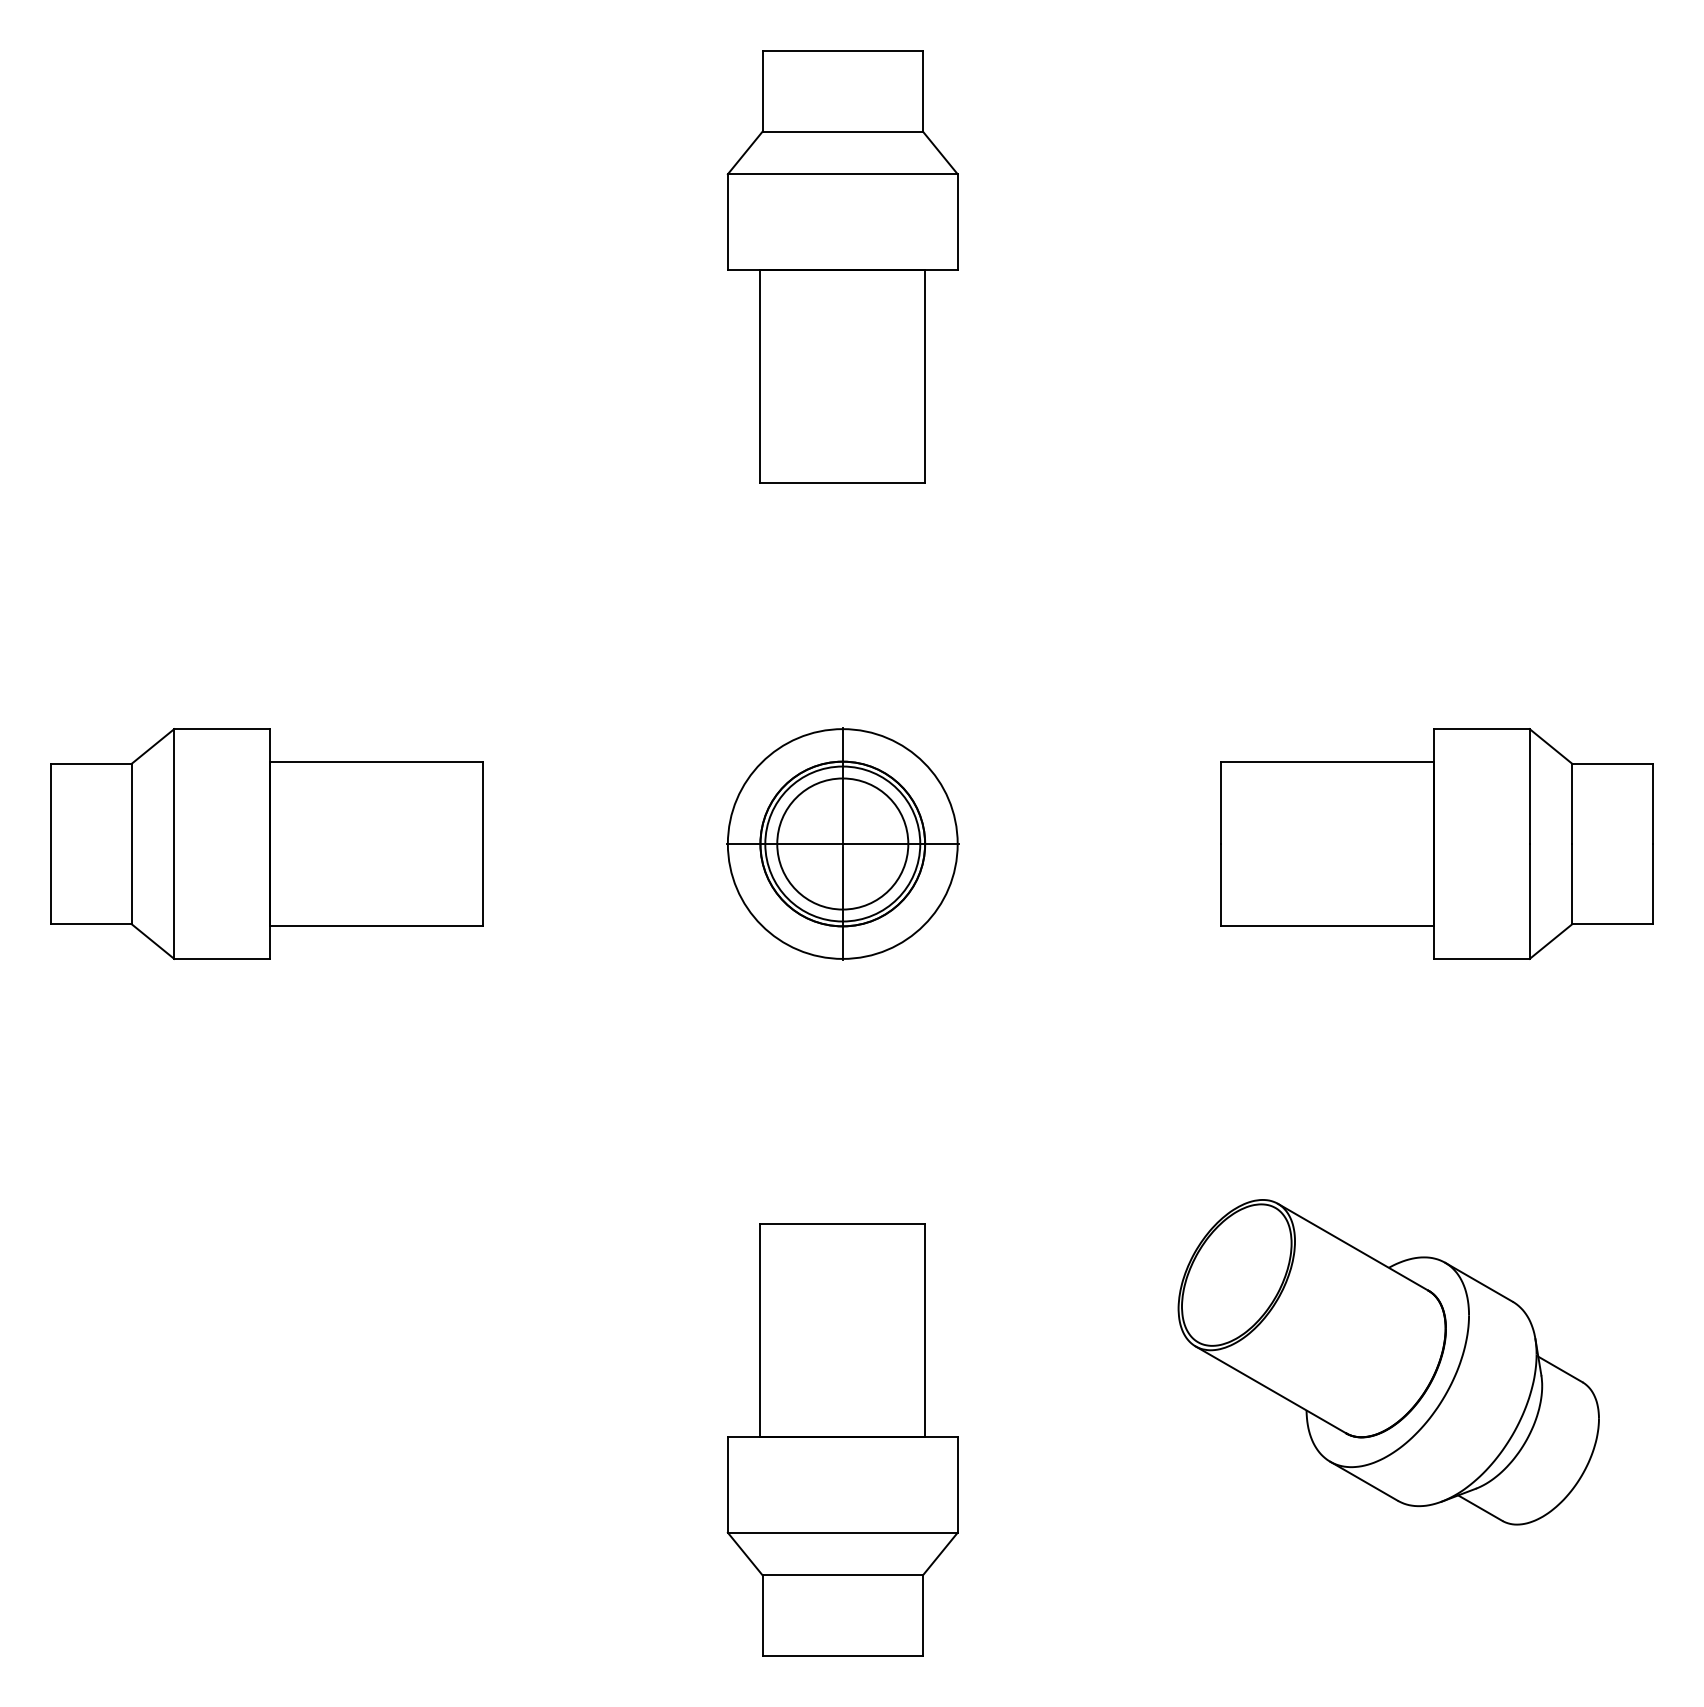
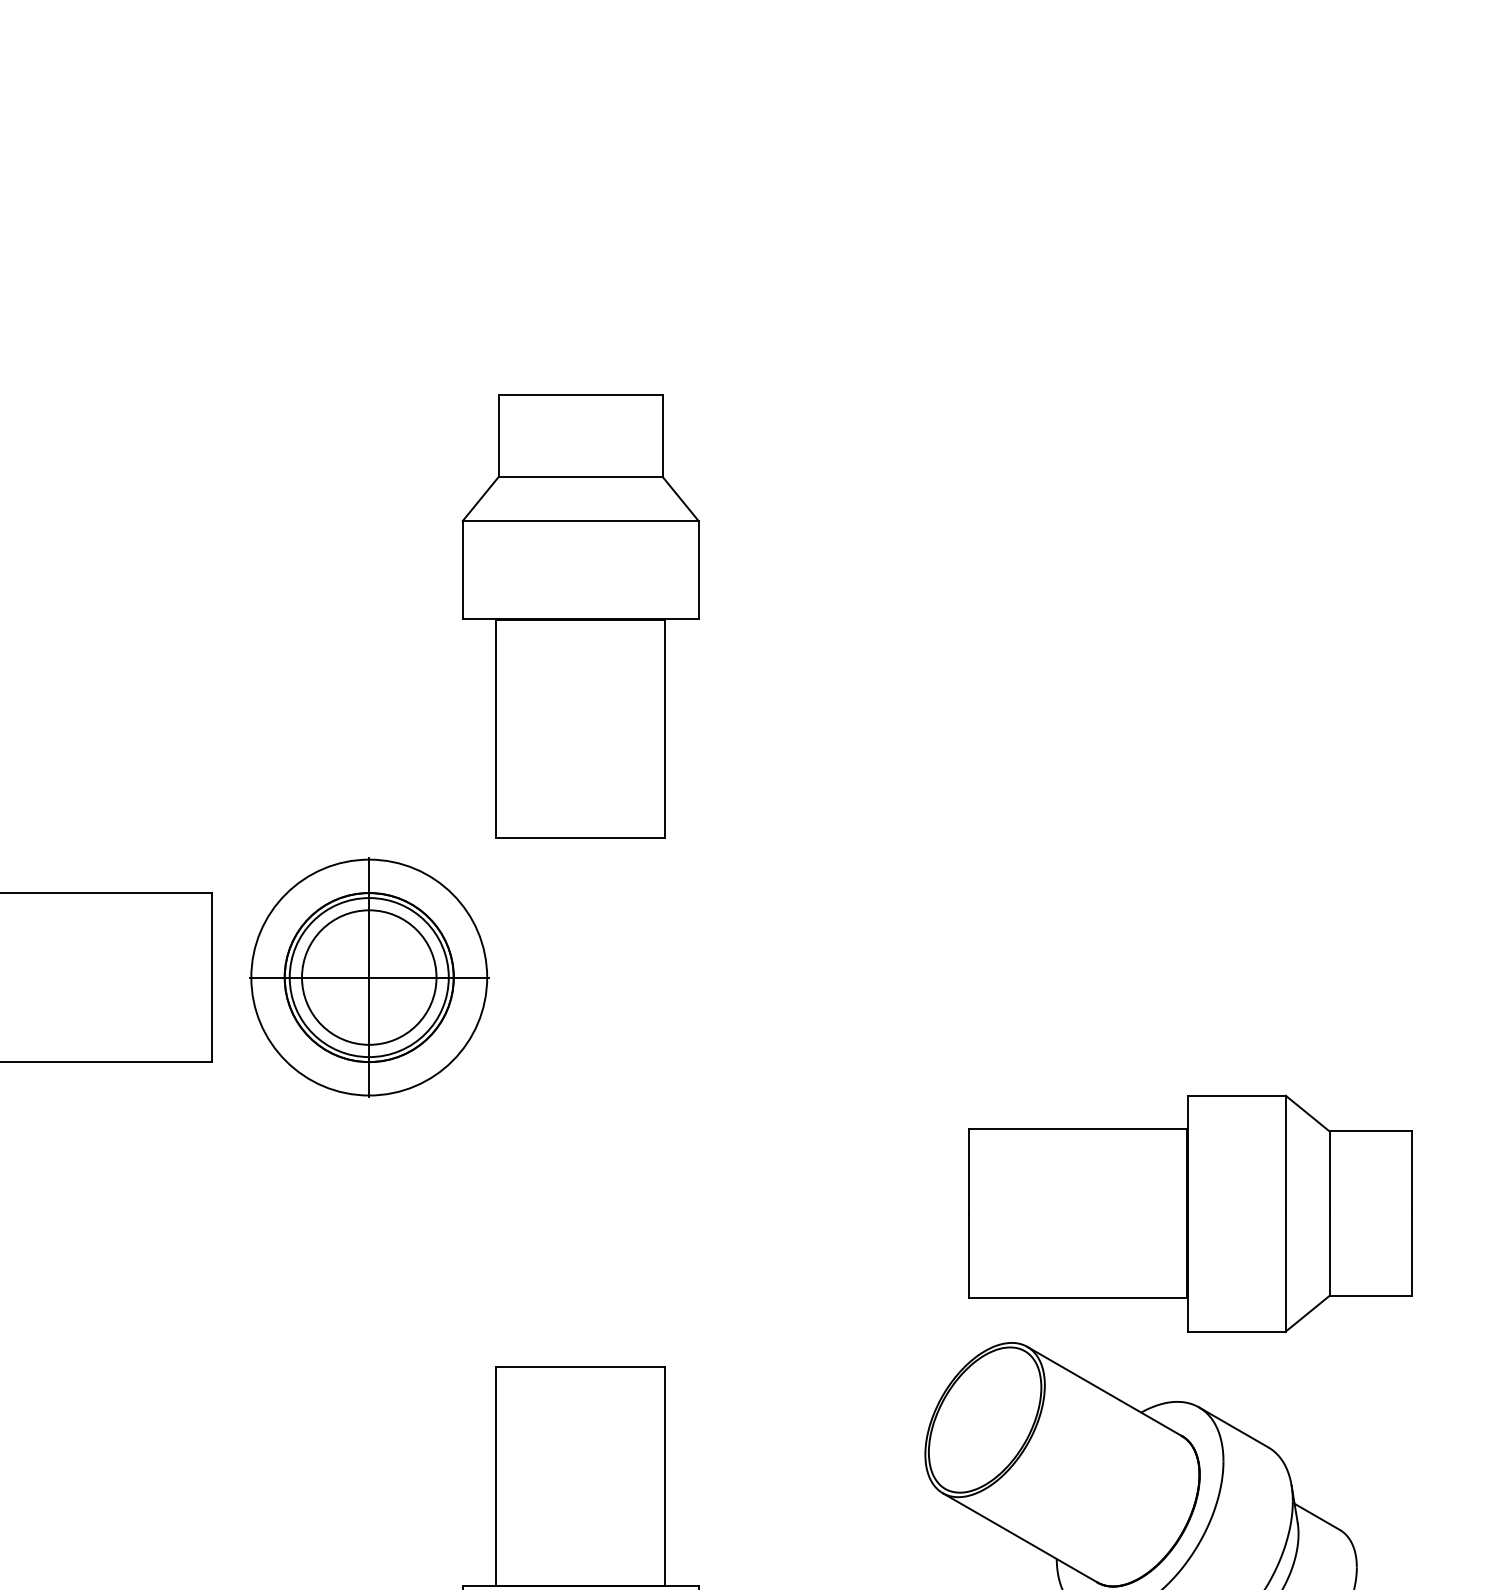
part: (842, 266) -> (580, 615), moved
part: (842, 843) -> (368, 977), moved
part: (1436, 843) -> (1190, 1213), moved

